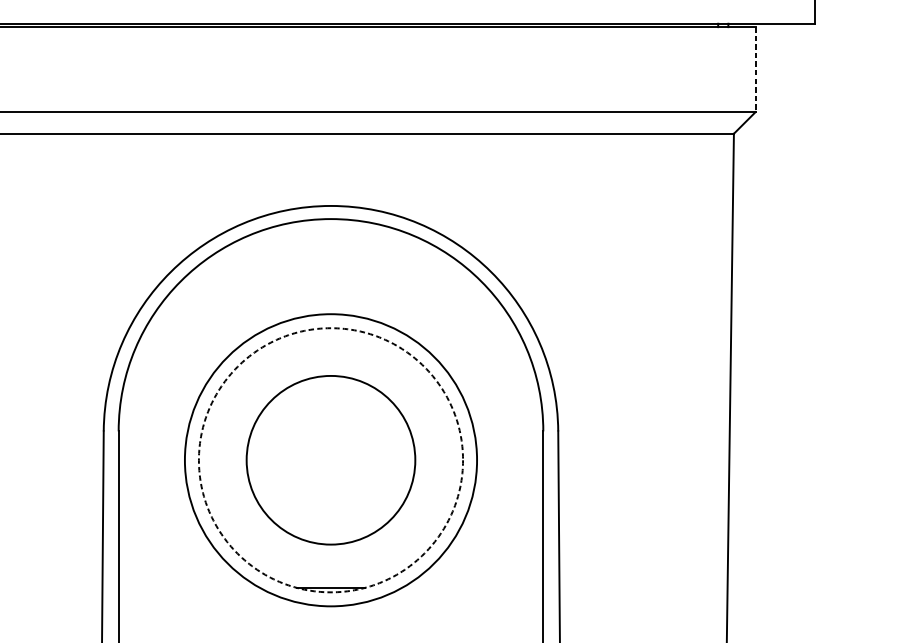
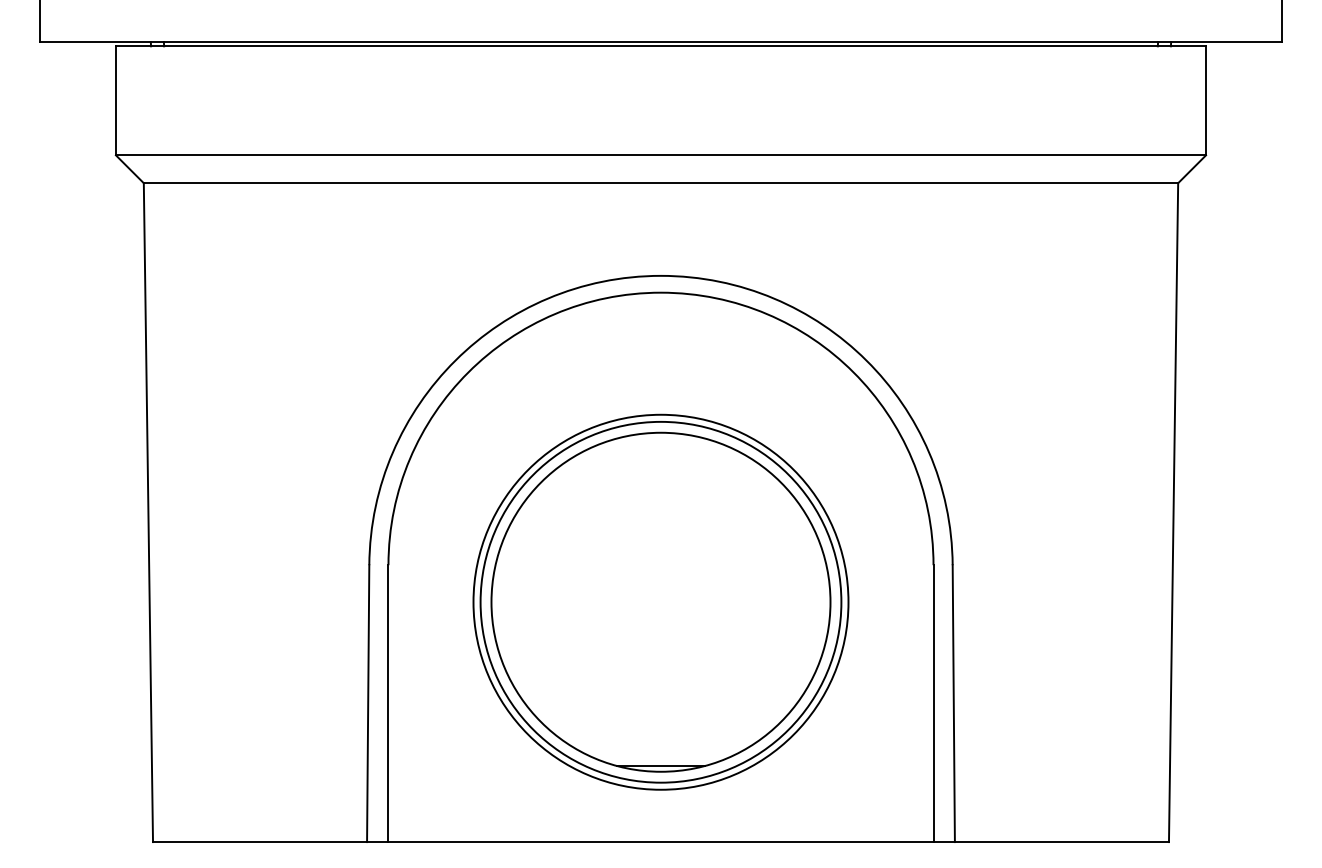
line: (755, 69) -> (1206, 100), dashed -> solid
circle: (330, 459) -> (660, 601), dashed -> solid
circle: (330, 459) -> (660, 601), size x1.67

